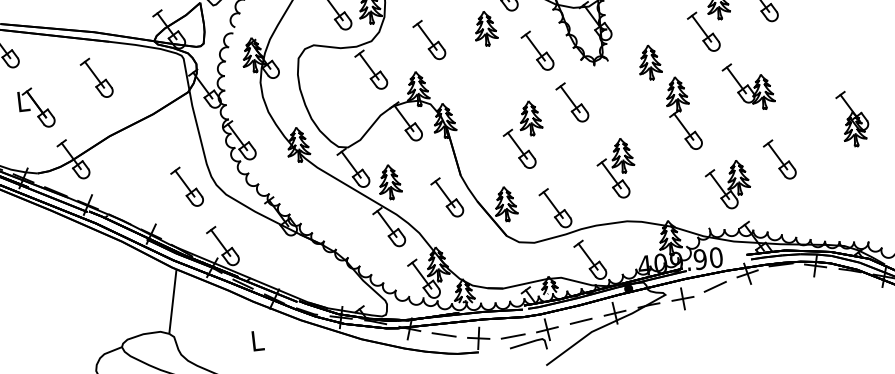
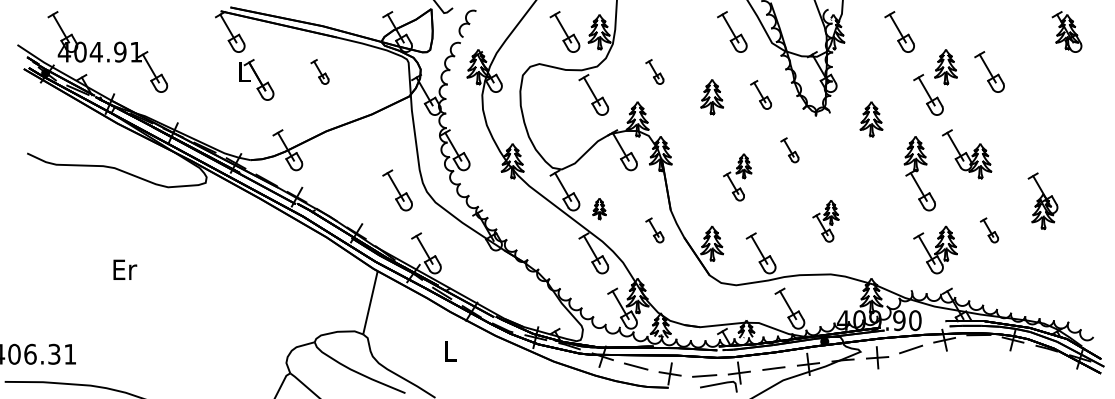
part: (485, 29) -> (711, 97), moved
part: (428, 39) -> (654, 71), size x0.6
part: (536, 50) -> (760, 94), size x0.7
part: (96, 77) -> (319, 71), size x0.6
part: (572, 102) -> (789, 150), size x0.6
part: (36, 107) -> (256, 79), moved
part: (682, 113) -> (919, 173), moved
part: (852, 119) -> (1042, 201), moved
part: (523, 135) -> (737, 177), size x0.7
part: (779, 159) -> (989, 230), size x0.6
part: (615, 169) -> (825, 221), size x0.7
part: (389, 182) -> (599, 208), size x0.6
part: (446, 197) -> (654, 230), size x0.6

